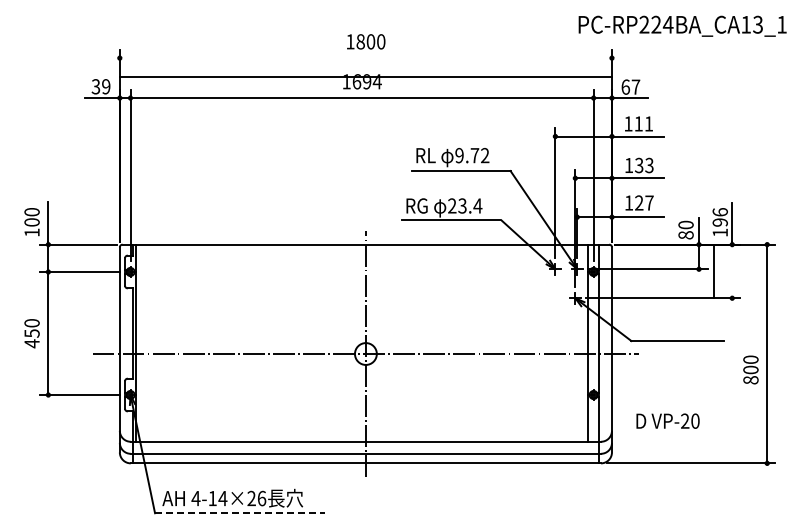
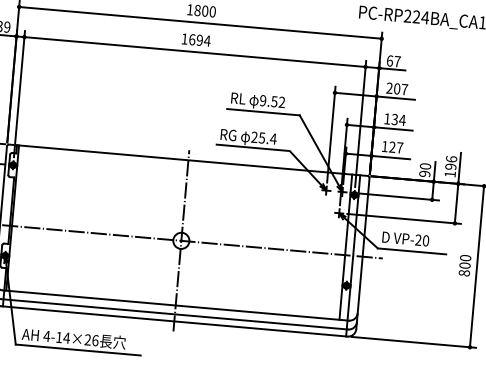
line: (365, 77) -> (200, 23), moved
text: (638, 123) -> (397, 88), 111 -> 207
text: (474, 155) -> (274, 101), 9.72 -> 9.52
text: (649, 165) -> (402, 120), 133 -> 134
text: (462, 205) -> (262, 137), 23.4 -> 25.4
text: (685, 235) -> (424, 174), 80 -> 90
line: (714, 271) -> (456, 203), moved
text: (750, 369) -> (464, 265), moved
text: (667, 420) -> (405, 238), moved
line: (239, 513) -> (77, 350), dashed -> solid

